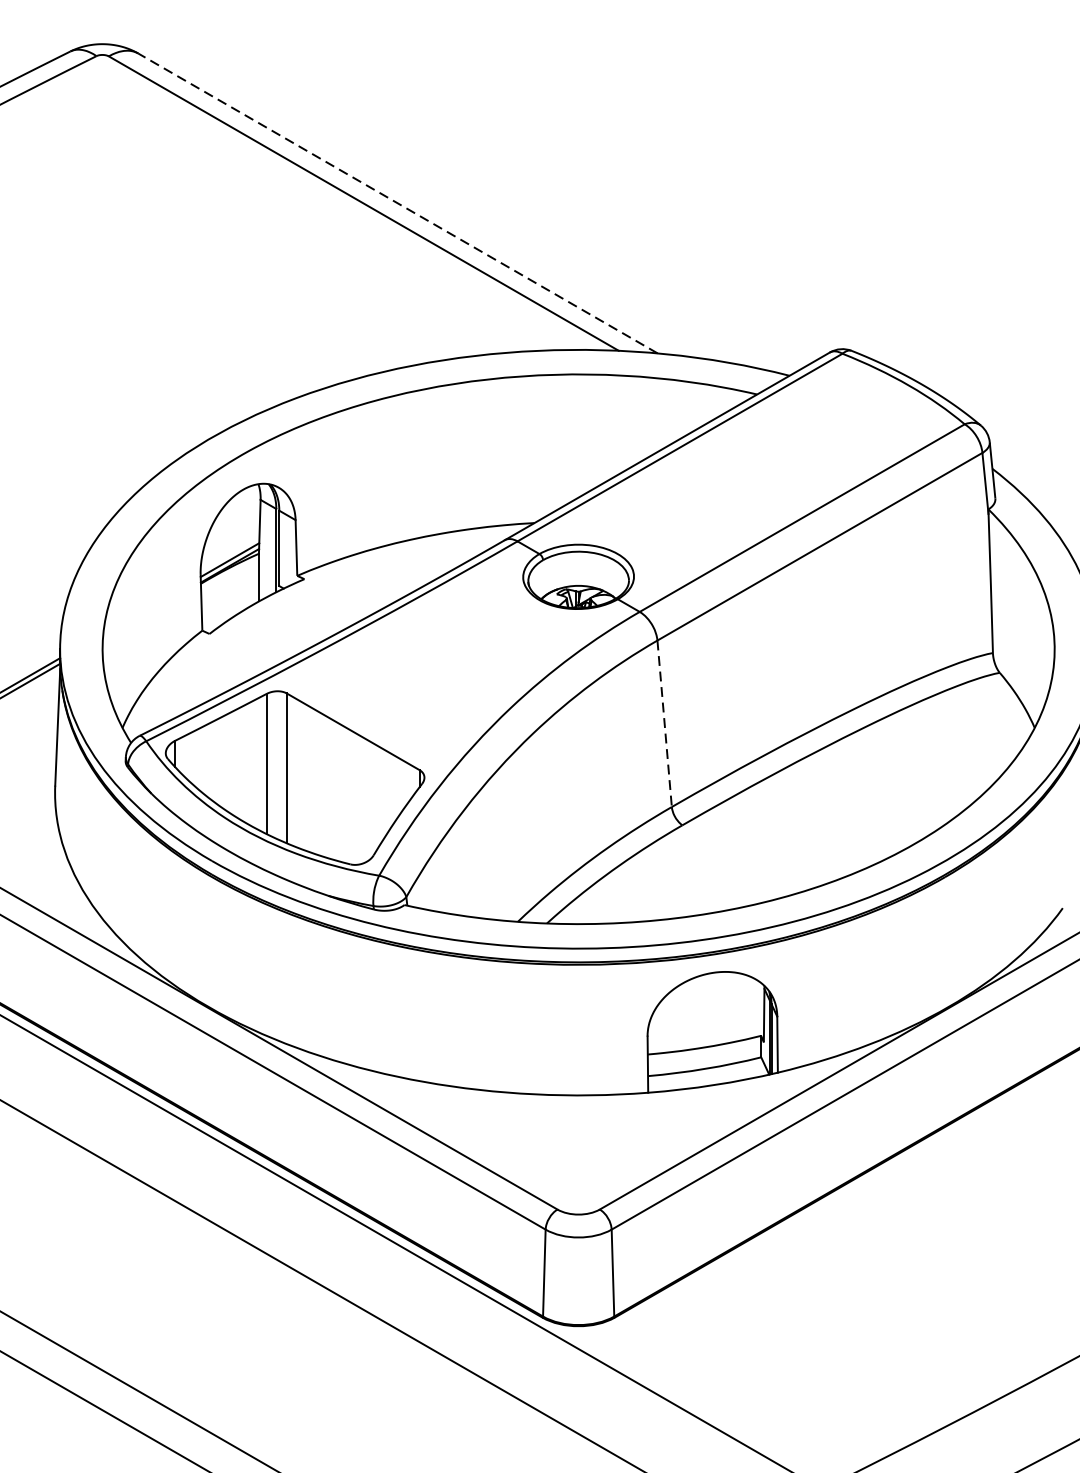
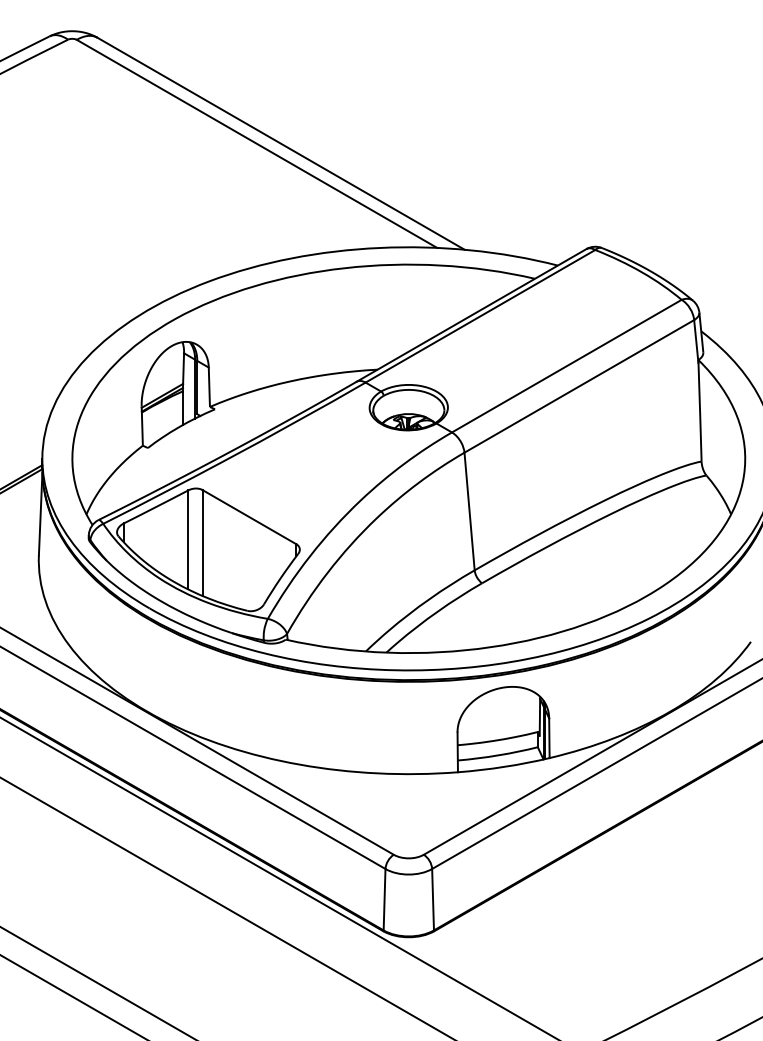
line: (398, 203) -> (281, 143), dashed -> solid
line: (664, 725) -> (469, 512), dashed -> solid

